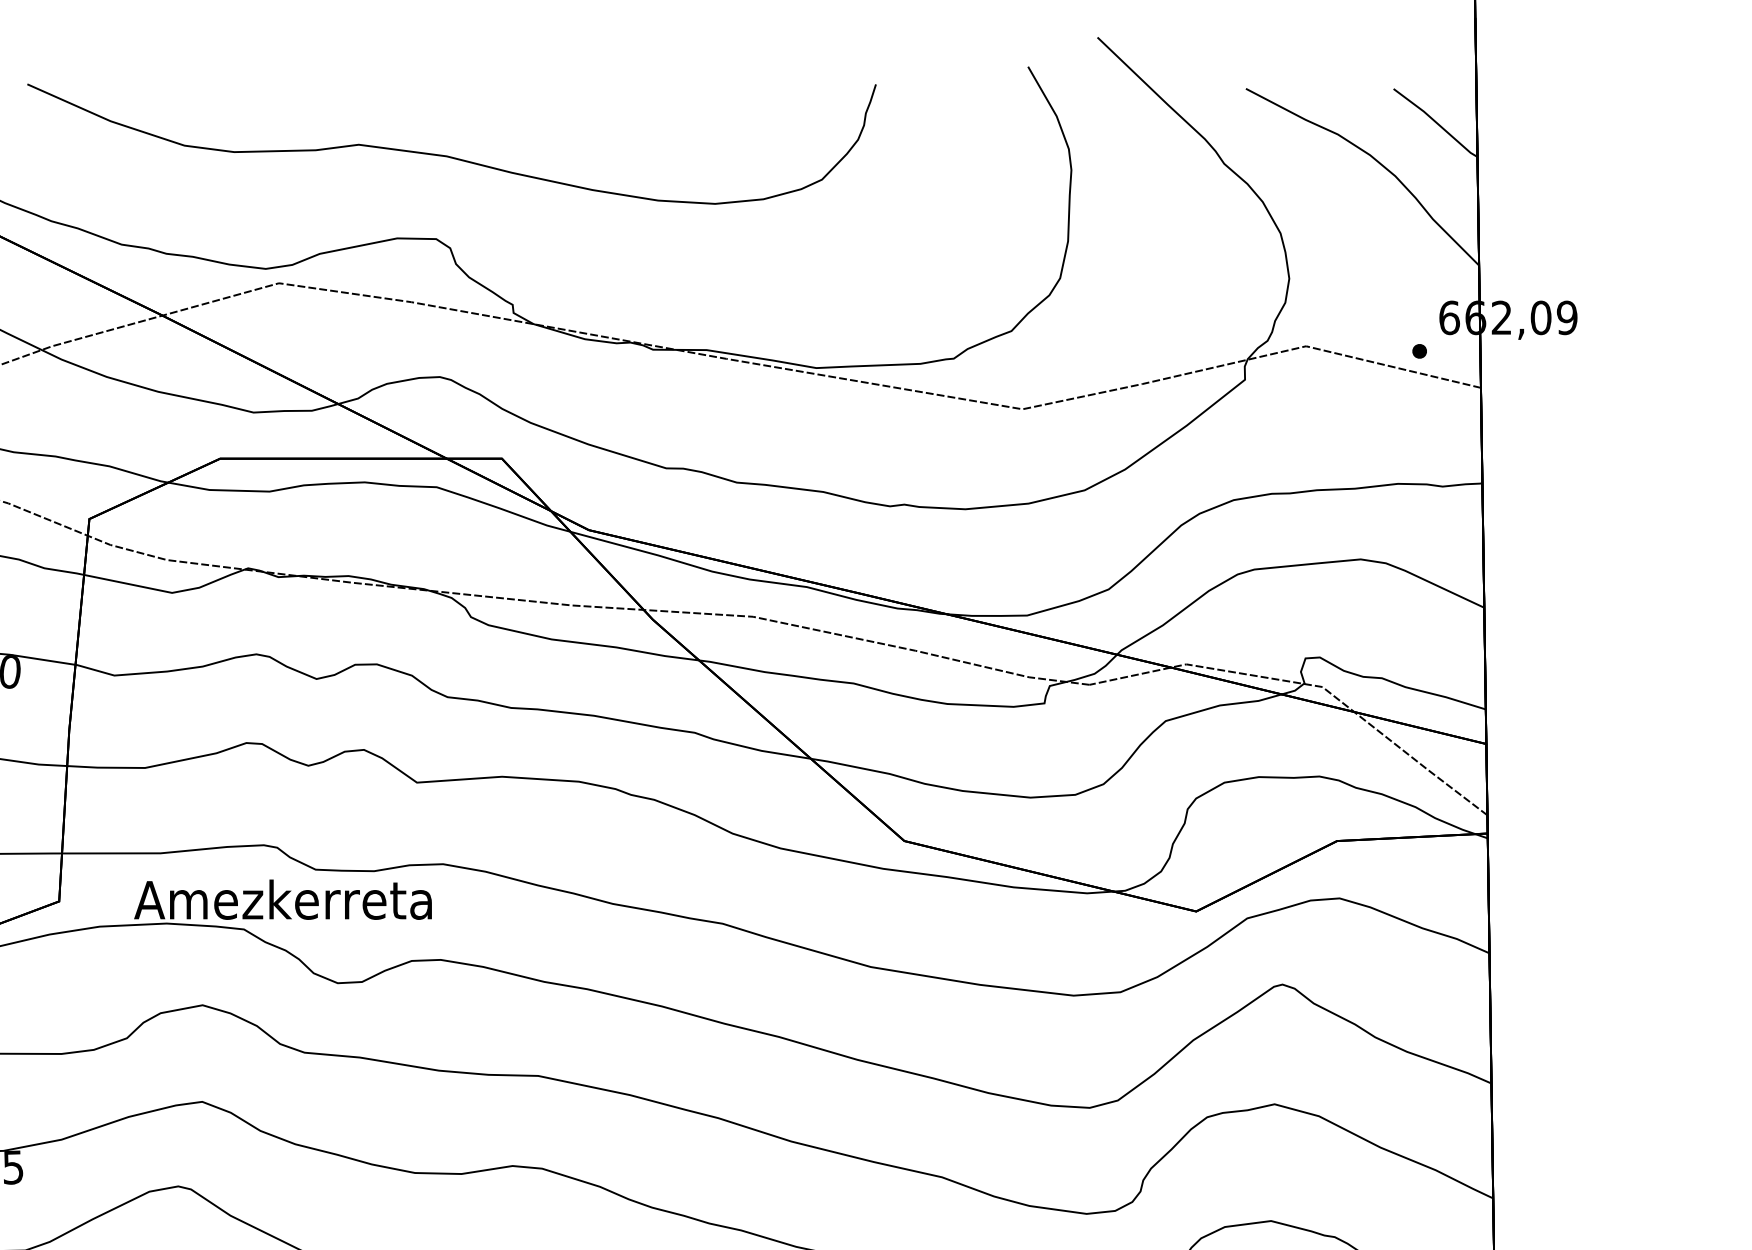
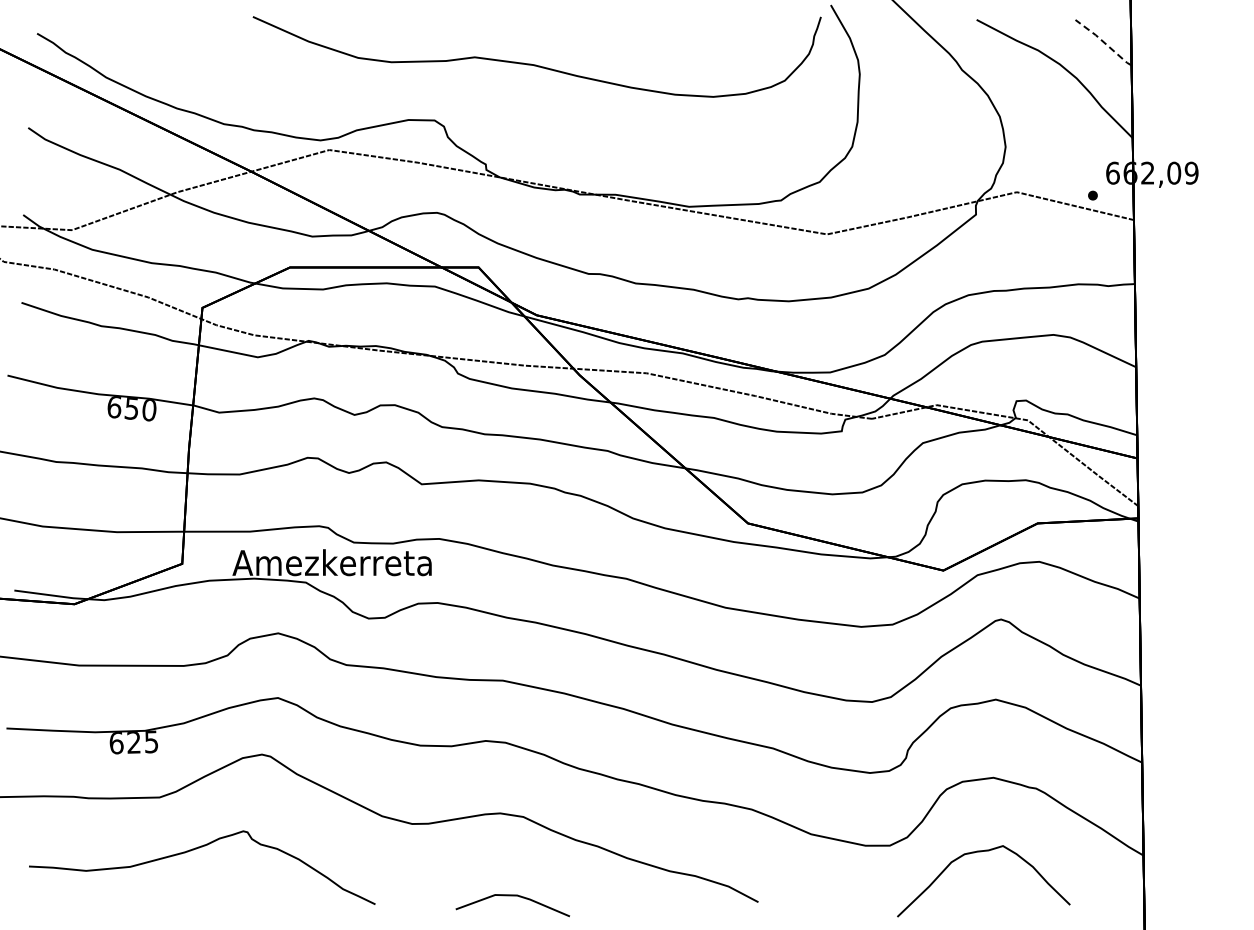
line: (1435, 122) -> (1103, 42), solid -> dashed
curve: (450, 155) -> (536, 64), moved

